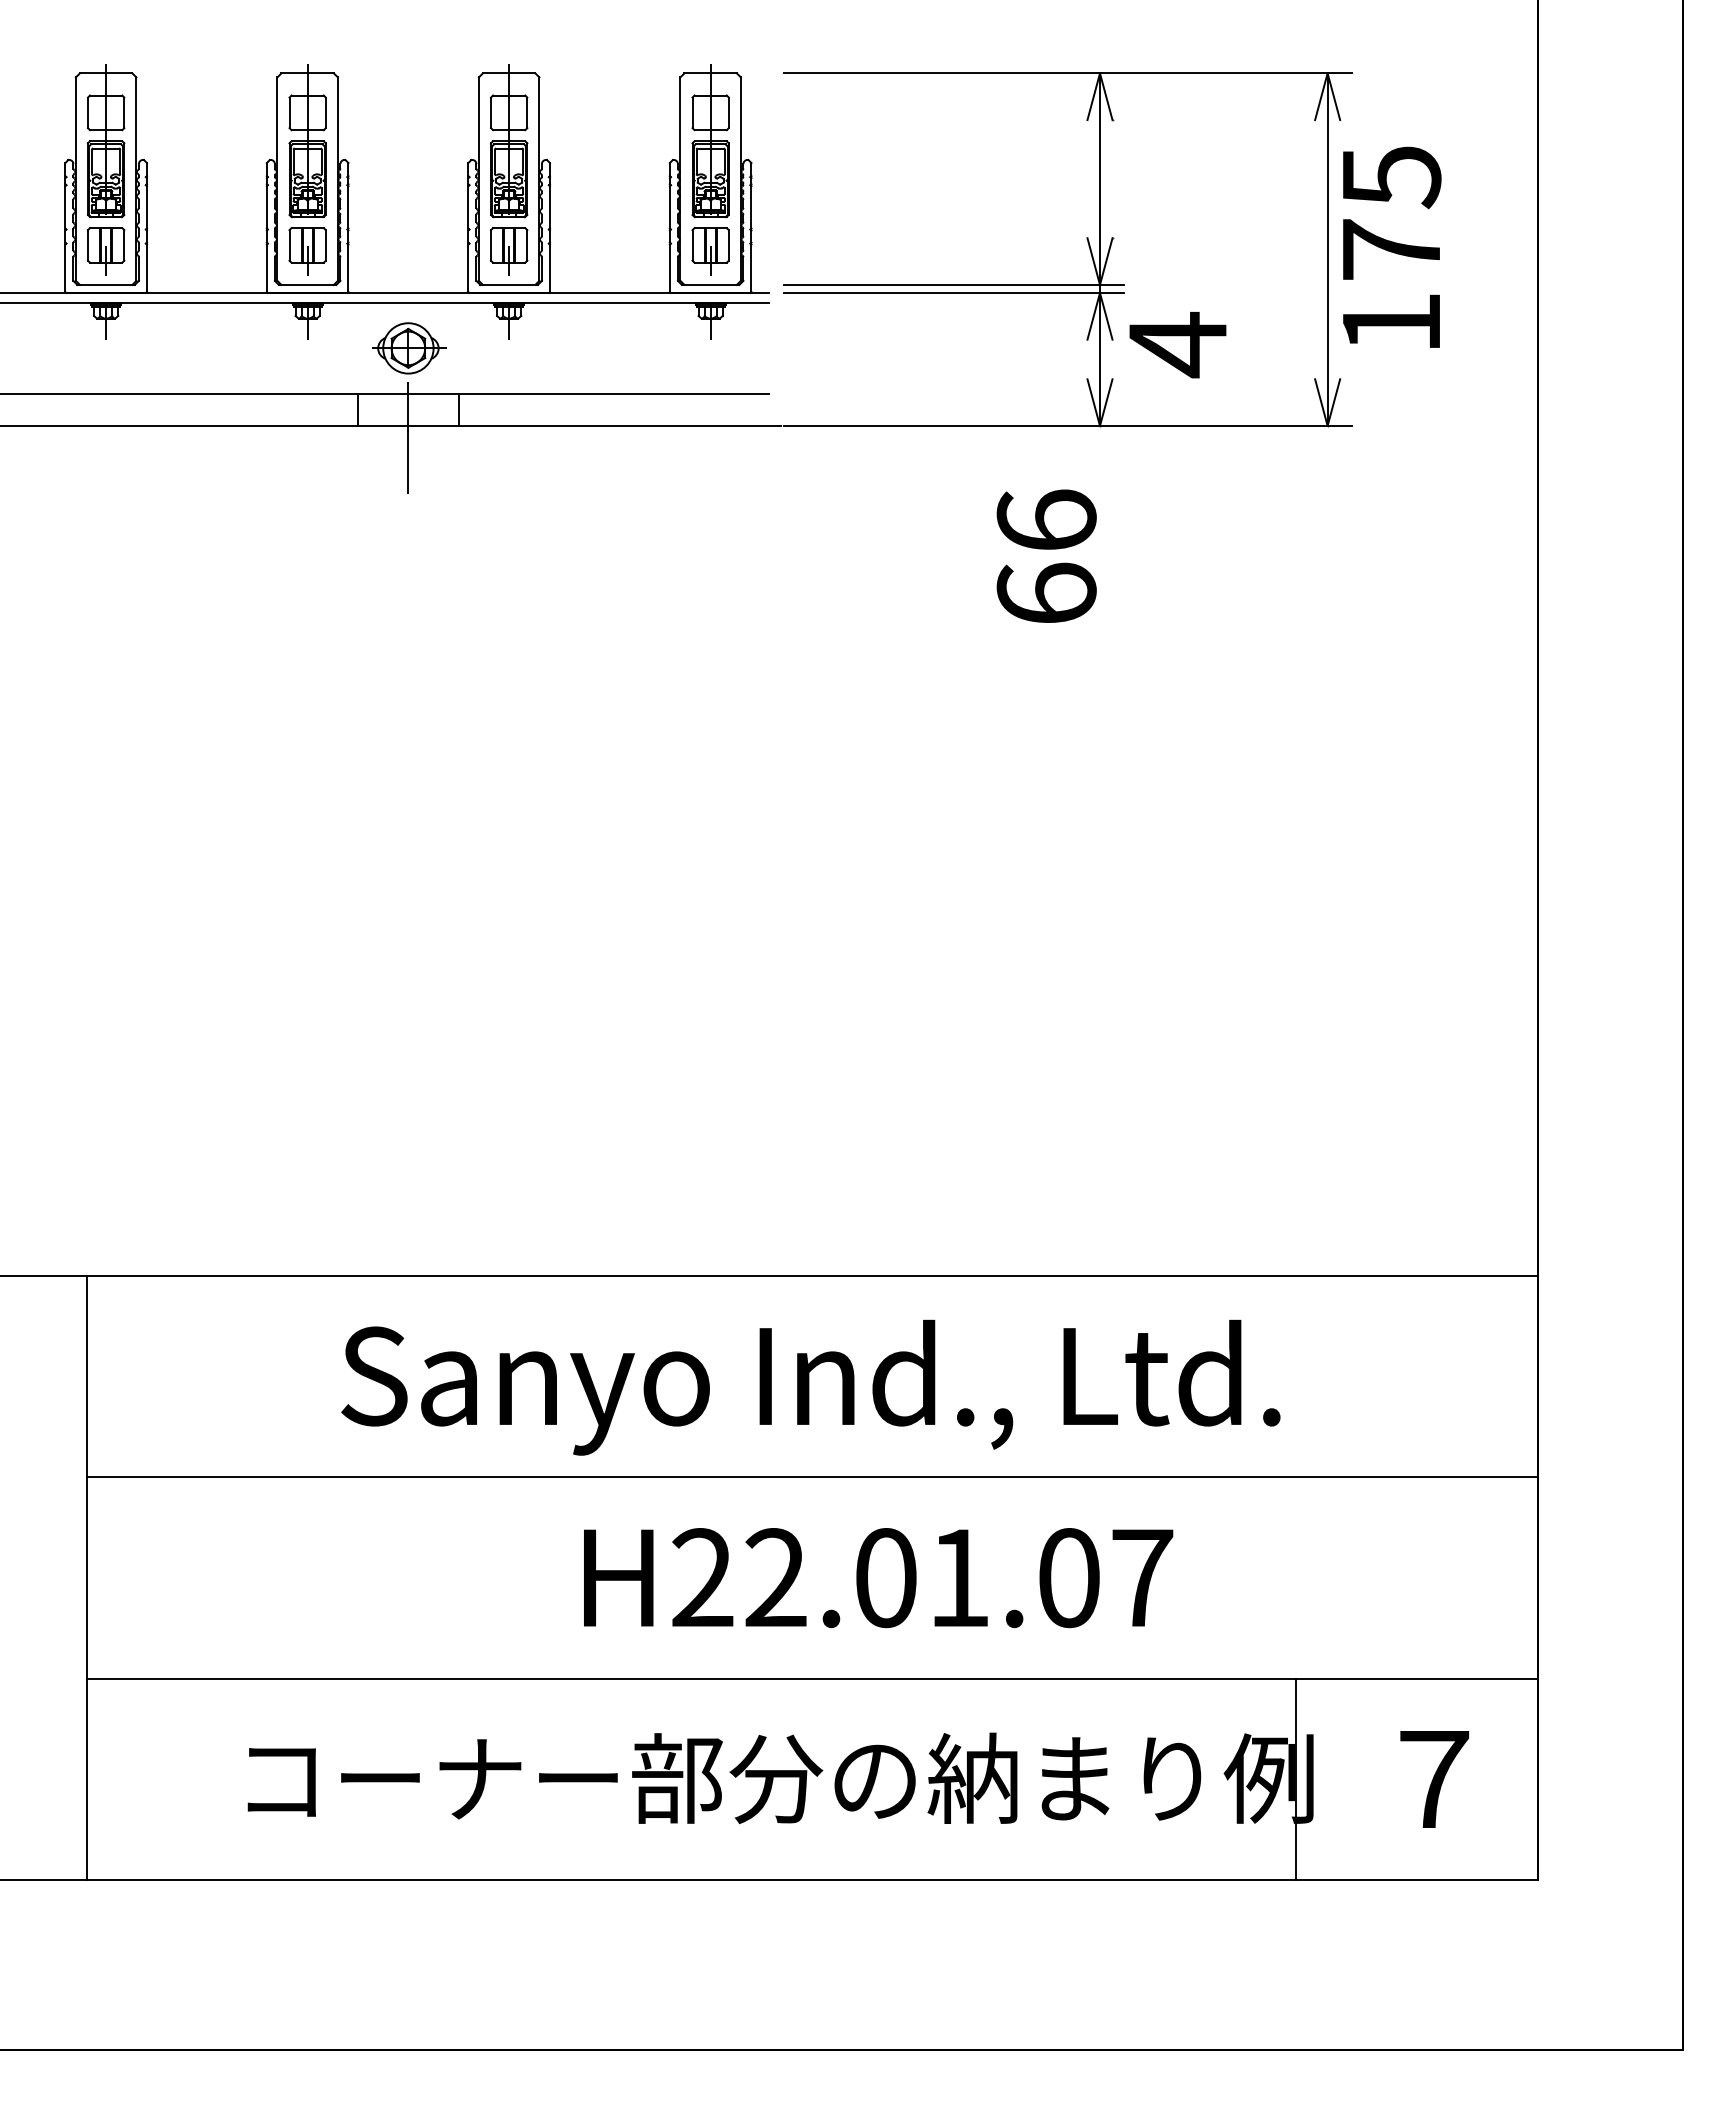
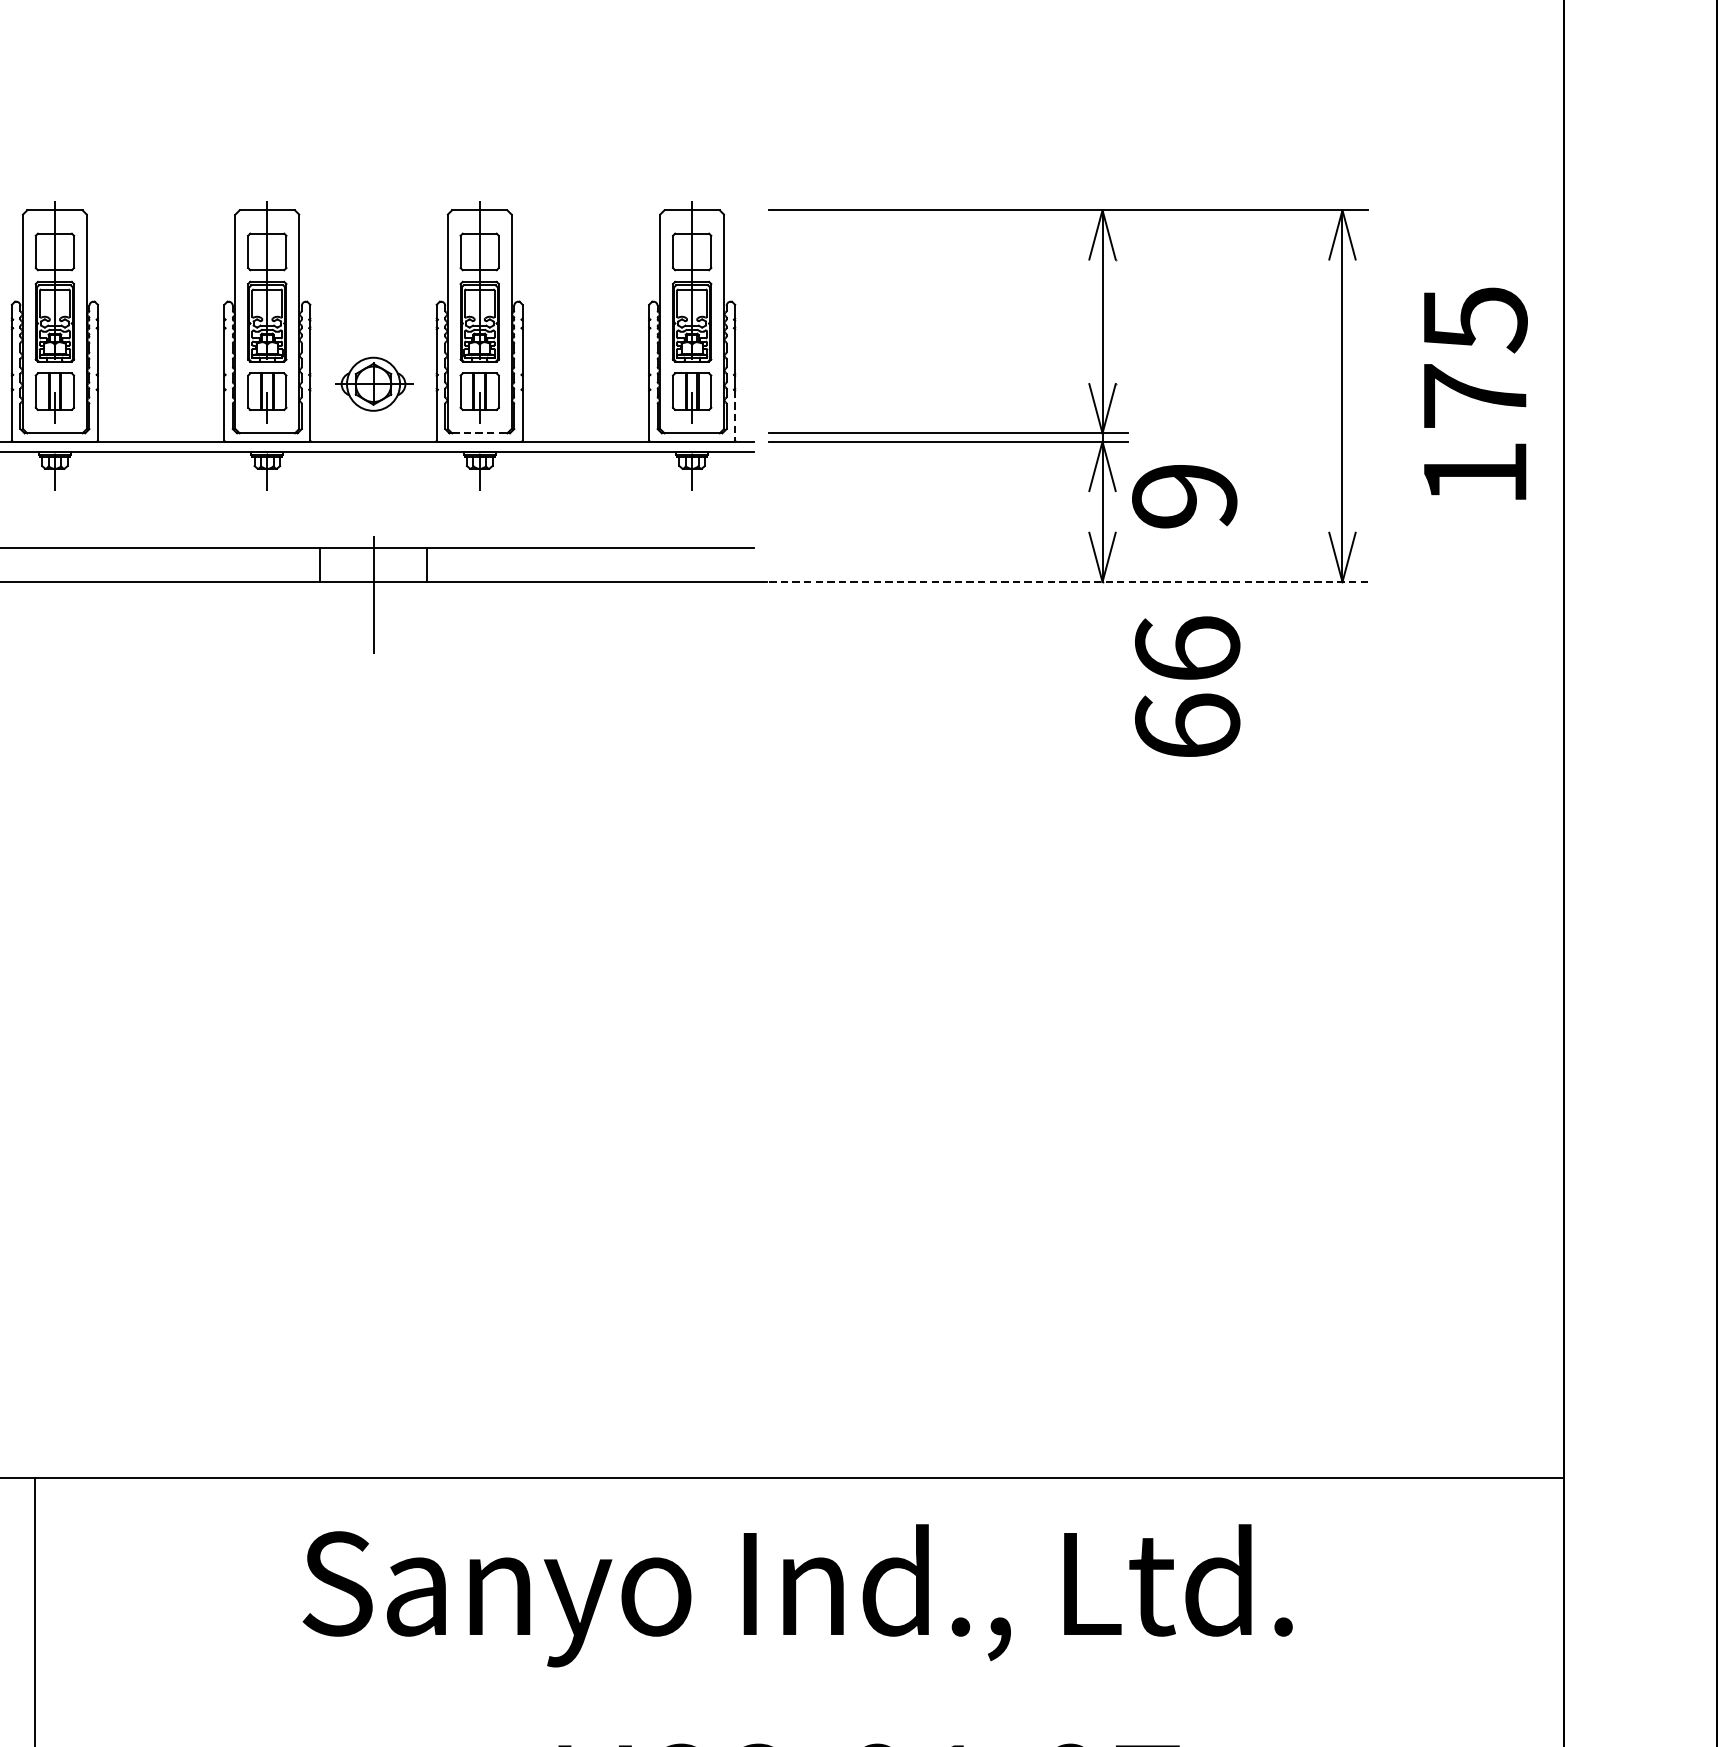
text: (1392, 246) -> (1476, 392), moved
line: (751, 268) -> (735, 416), solid -> dashed
line: (509, 284) -> (480, 432), solid -> dashed
text: (1177, 344) -> (1184, 496), 4 -> 9
part: (409, 348) -> (374, 384), moved
line: (1067, 425) -> (1068, 581), solid -> dashed
text: (1046, 555) -> (1187, 685), moved
line: (812, 1477) -> (799, 1690), removed

